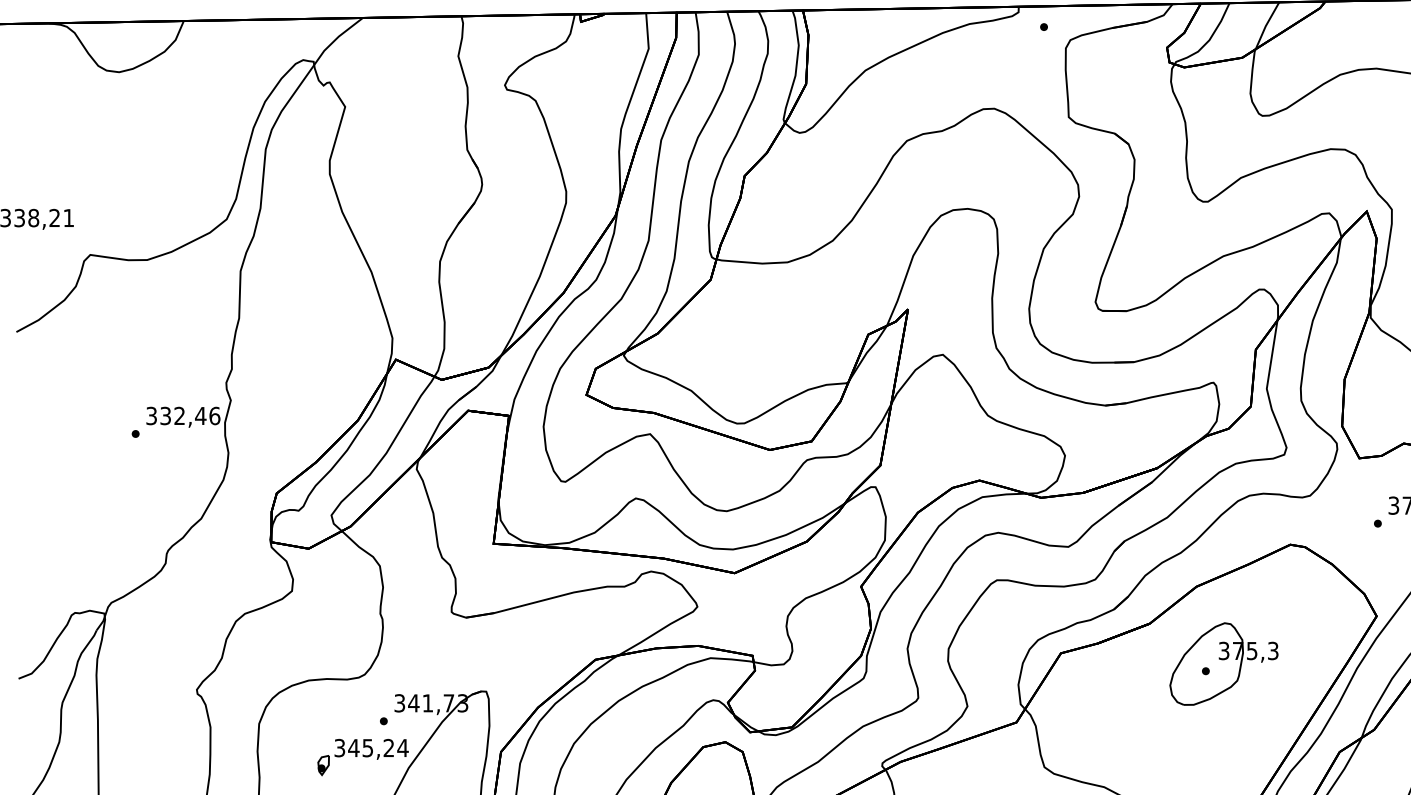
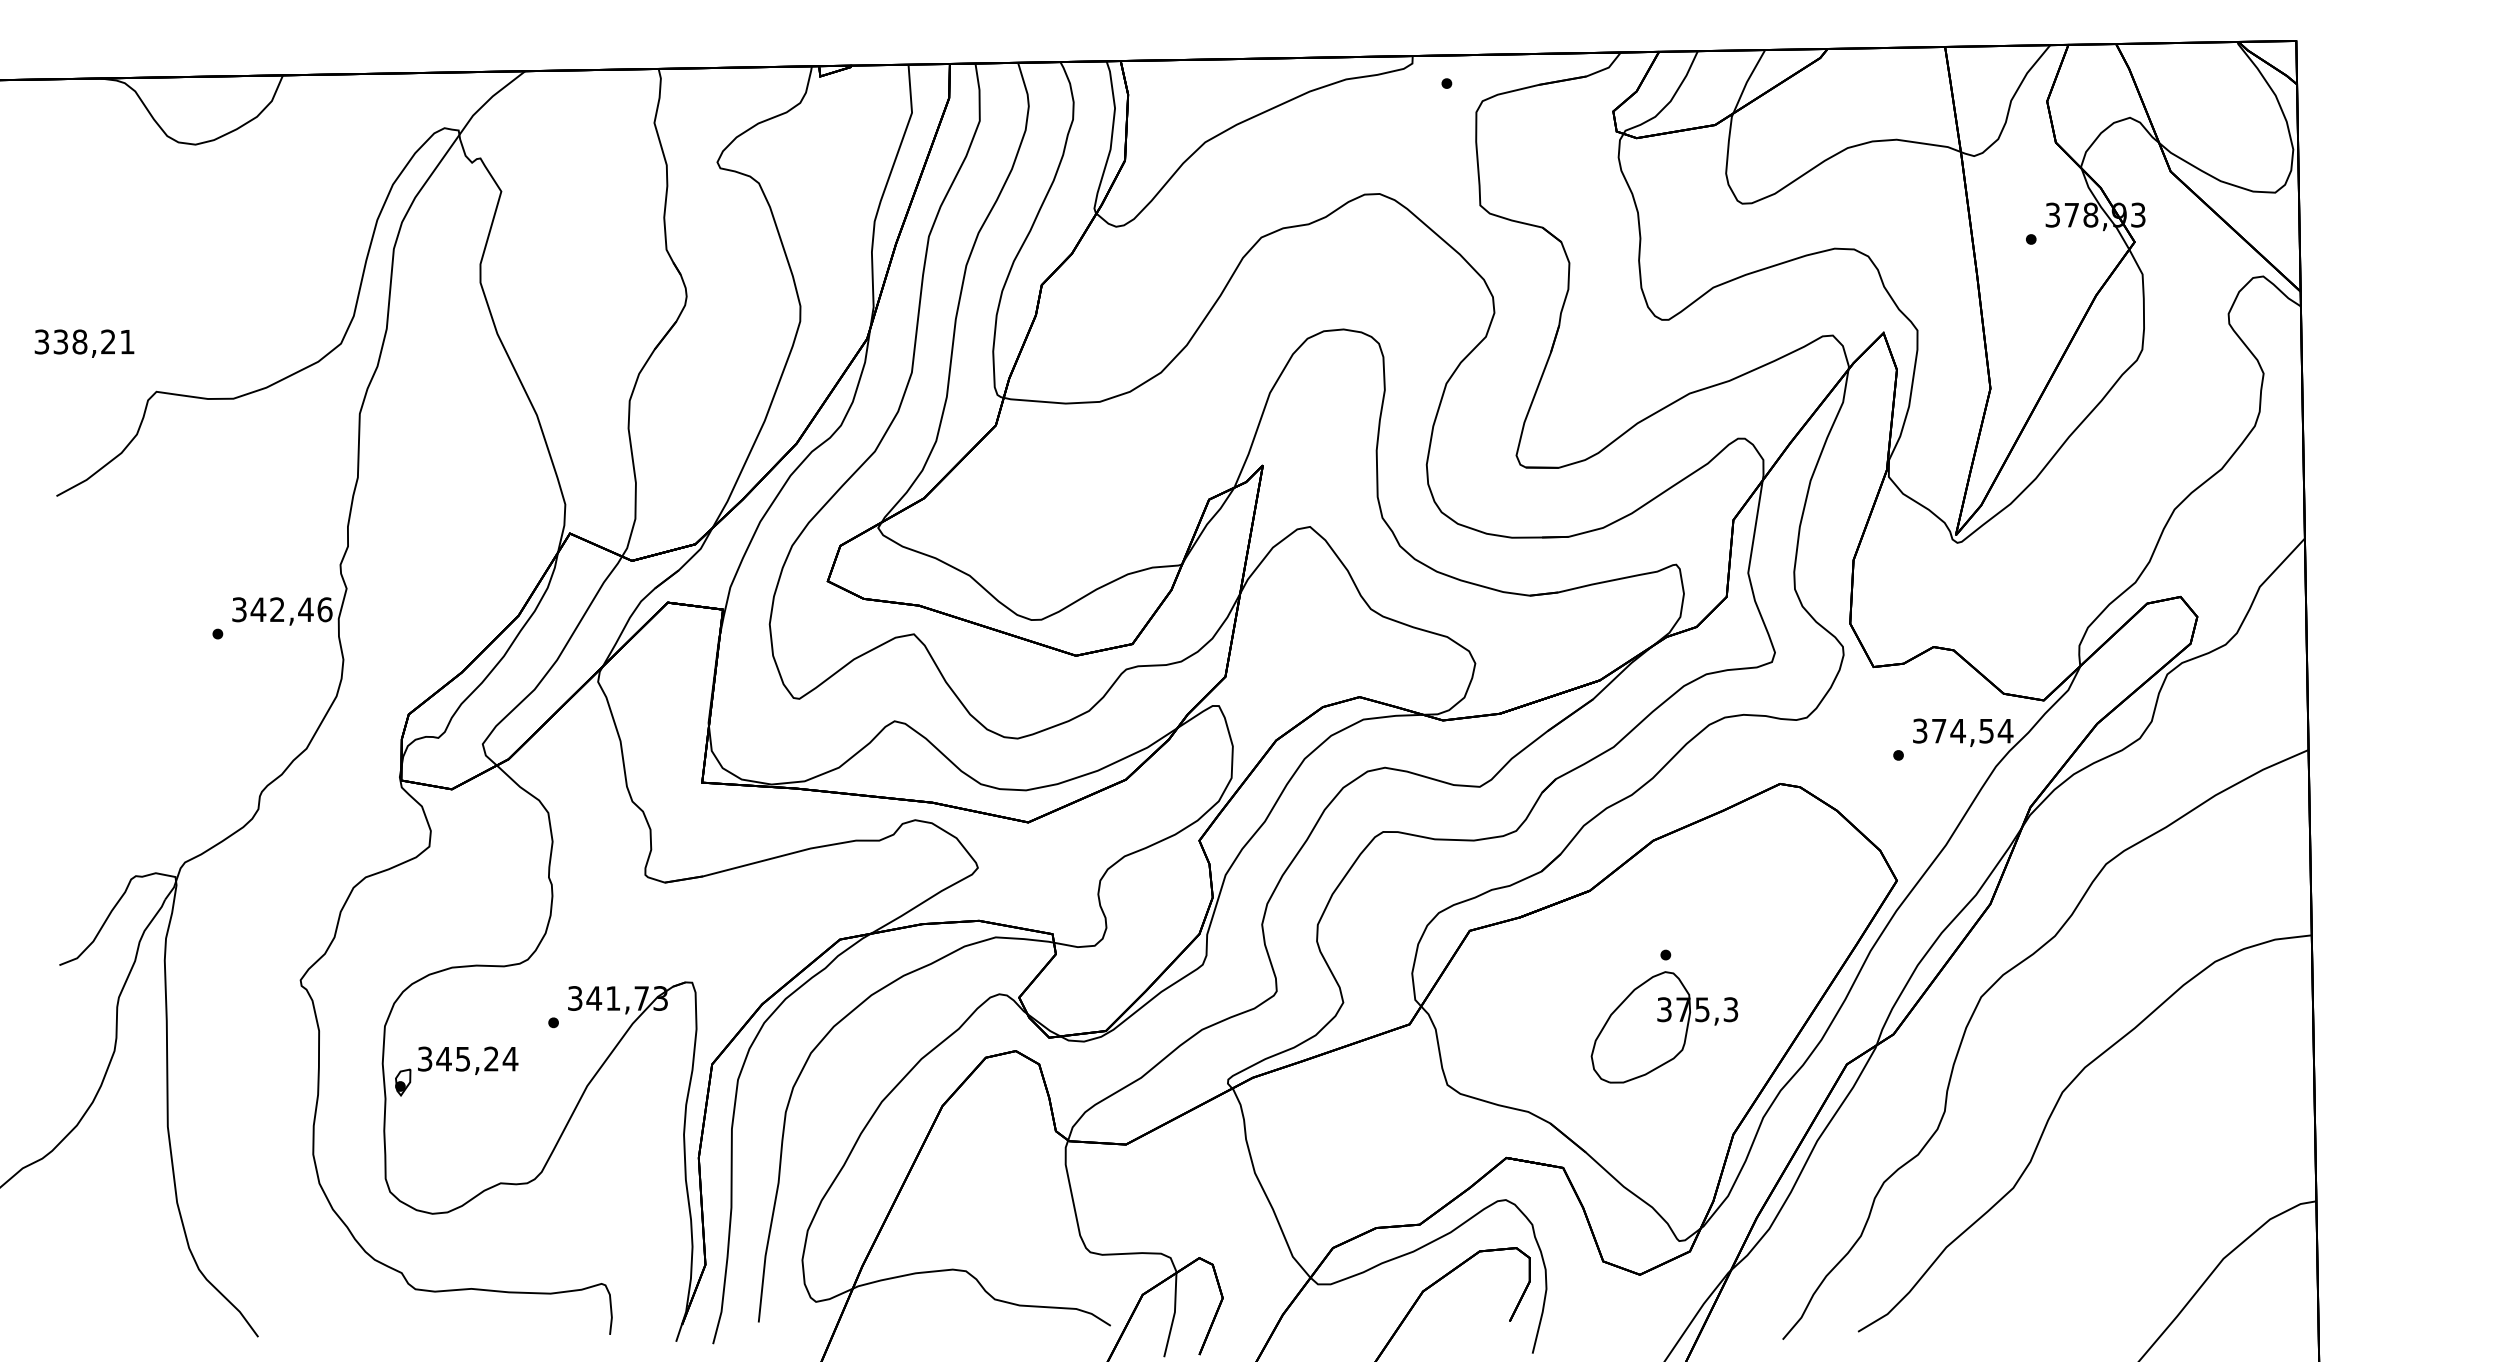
text: (165, 415) -> (258, 609), 332,46 -> 342,46
part: (1224, 664) -> (1664, 1027), moved
part: (363, 757) -> (456, 1071), moved

